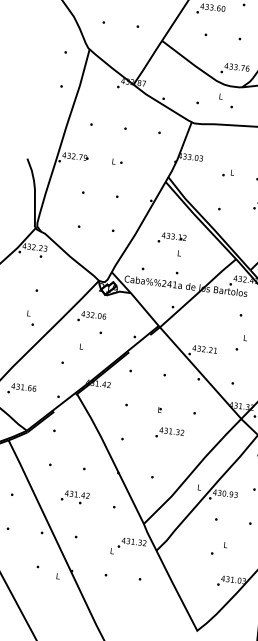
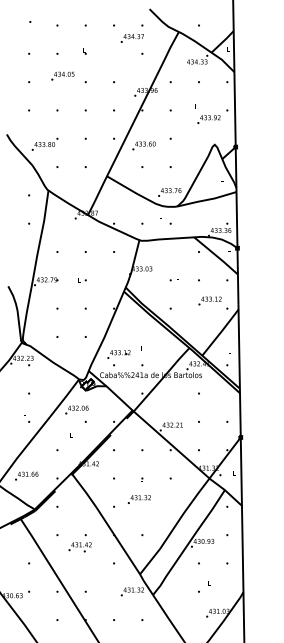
text: (171, 238) -> (118, 354), moved
text: (168, 433) -> (138, 499), moved
text: (74, 497) -> (79, 547), moved

